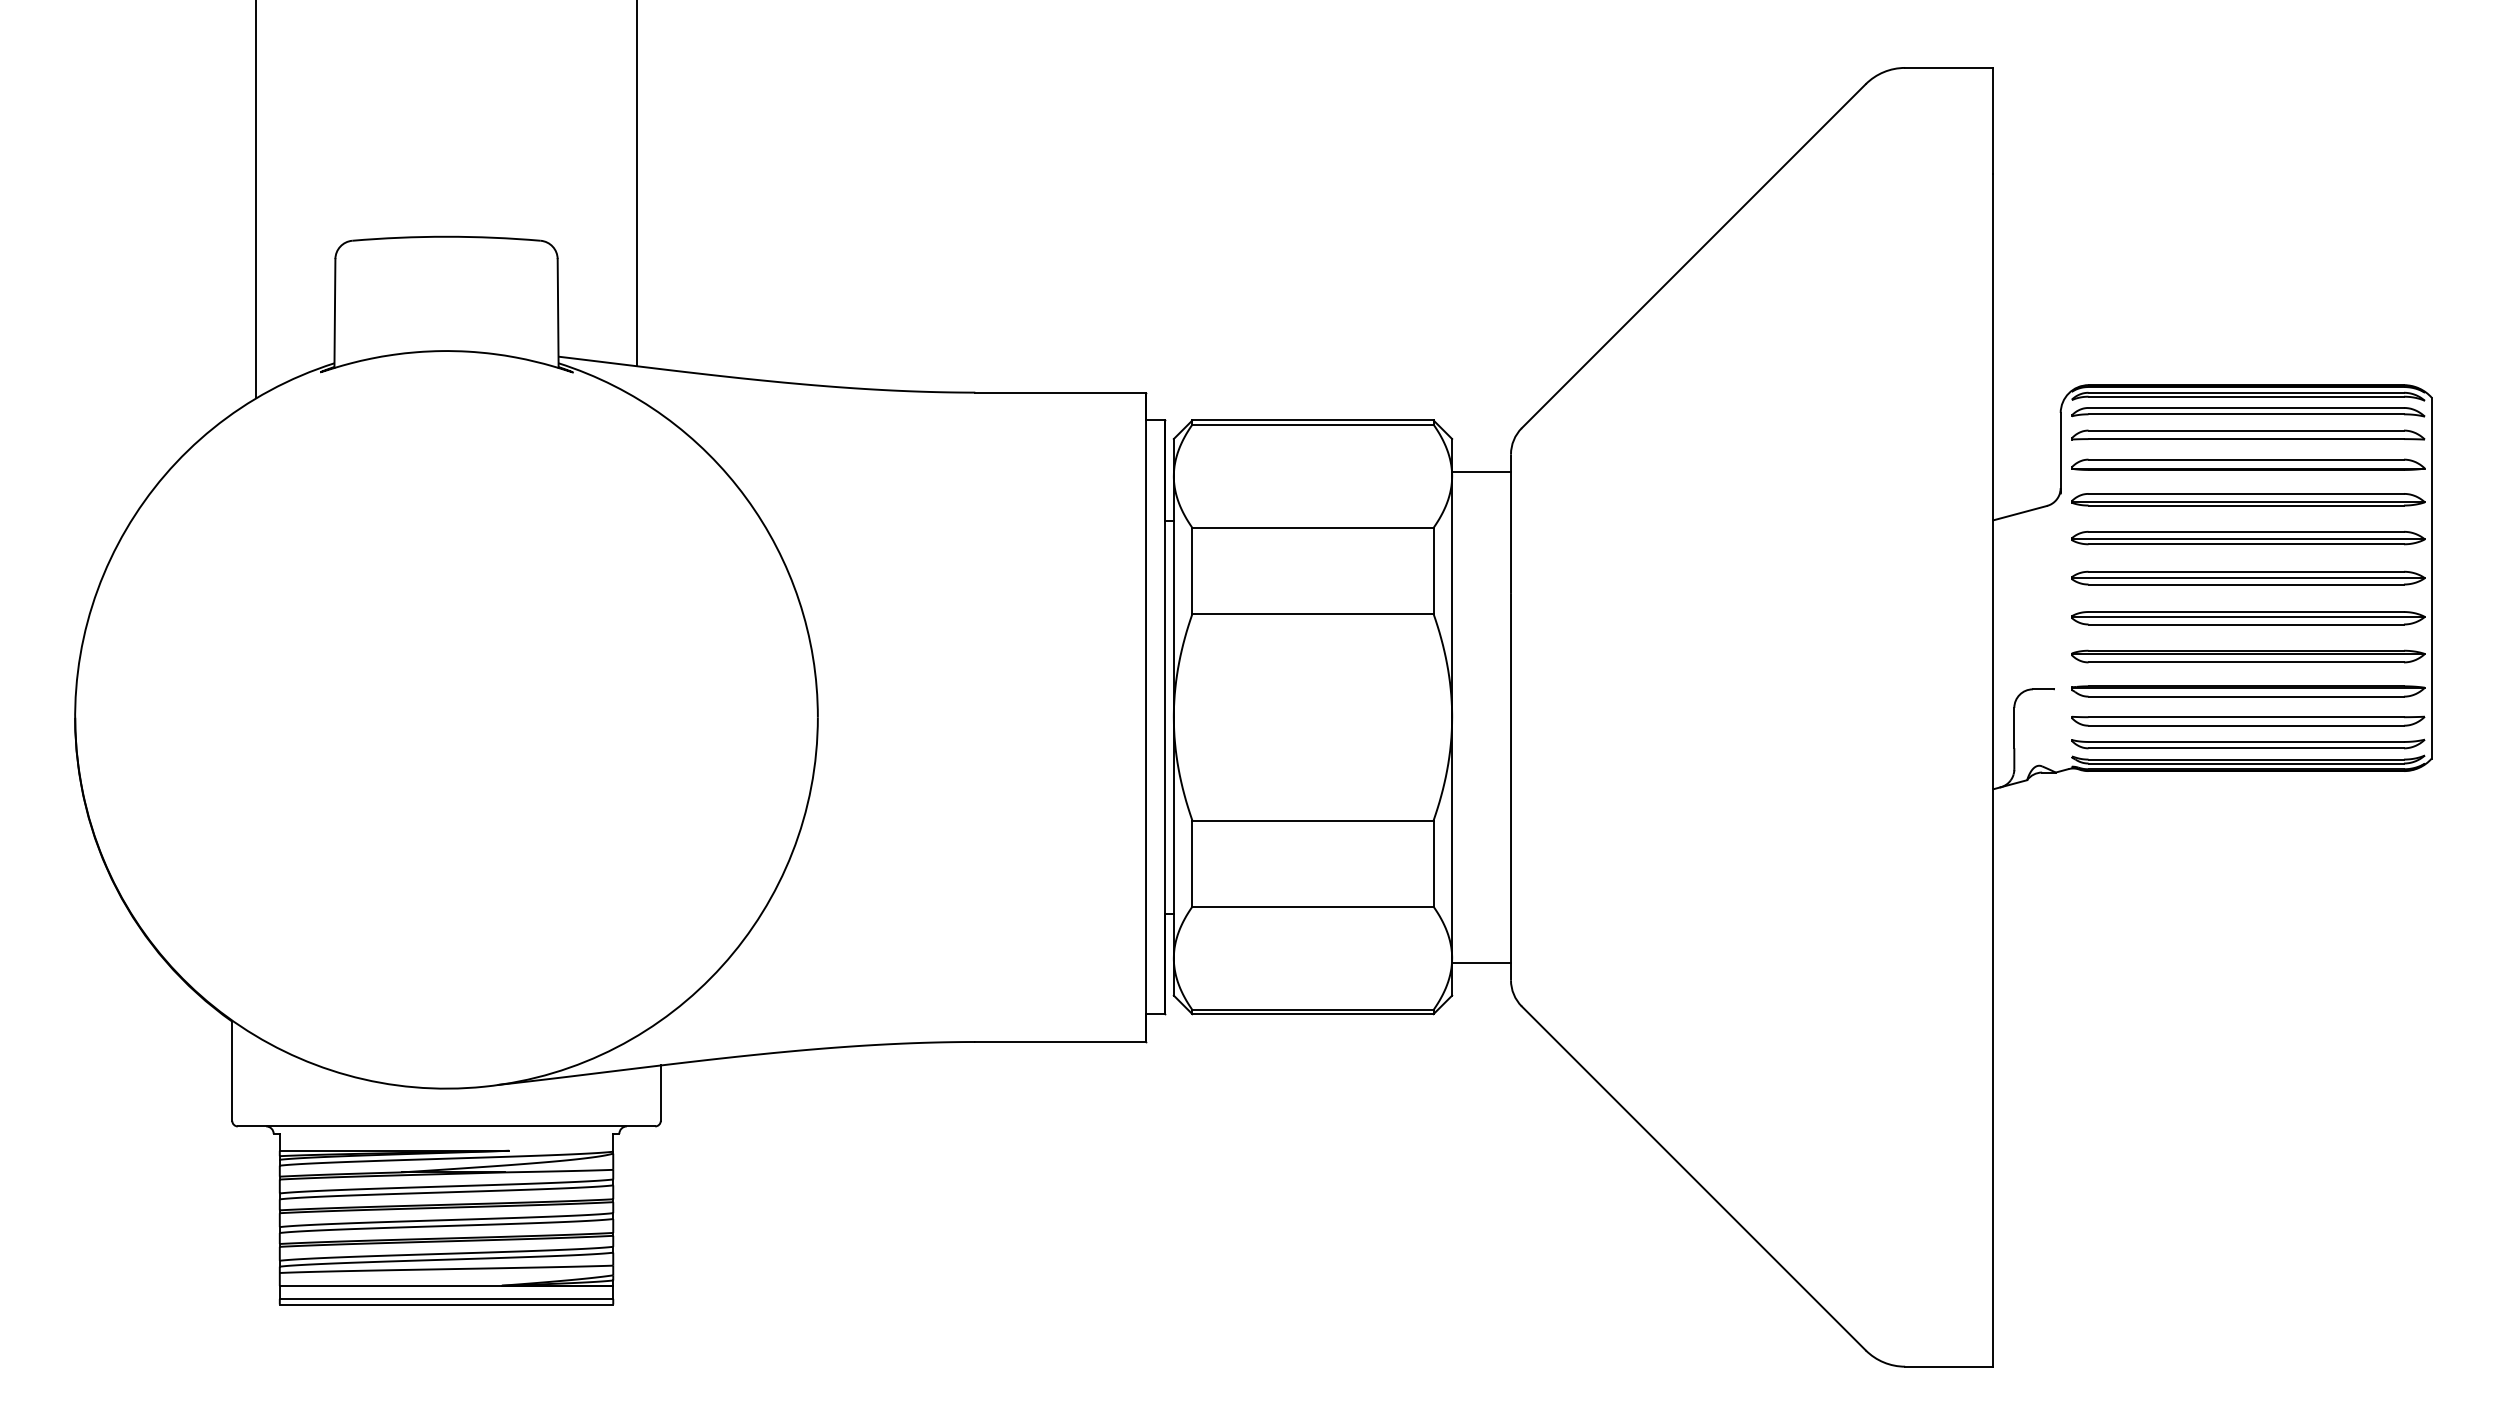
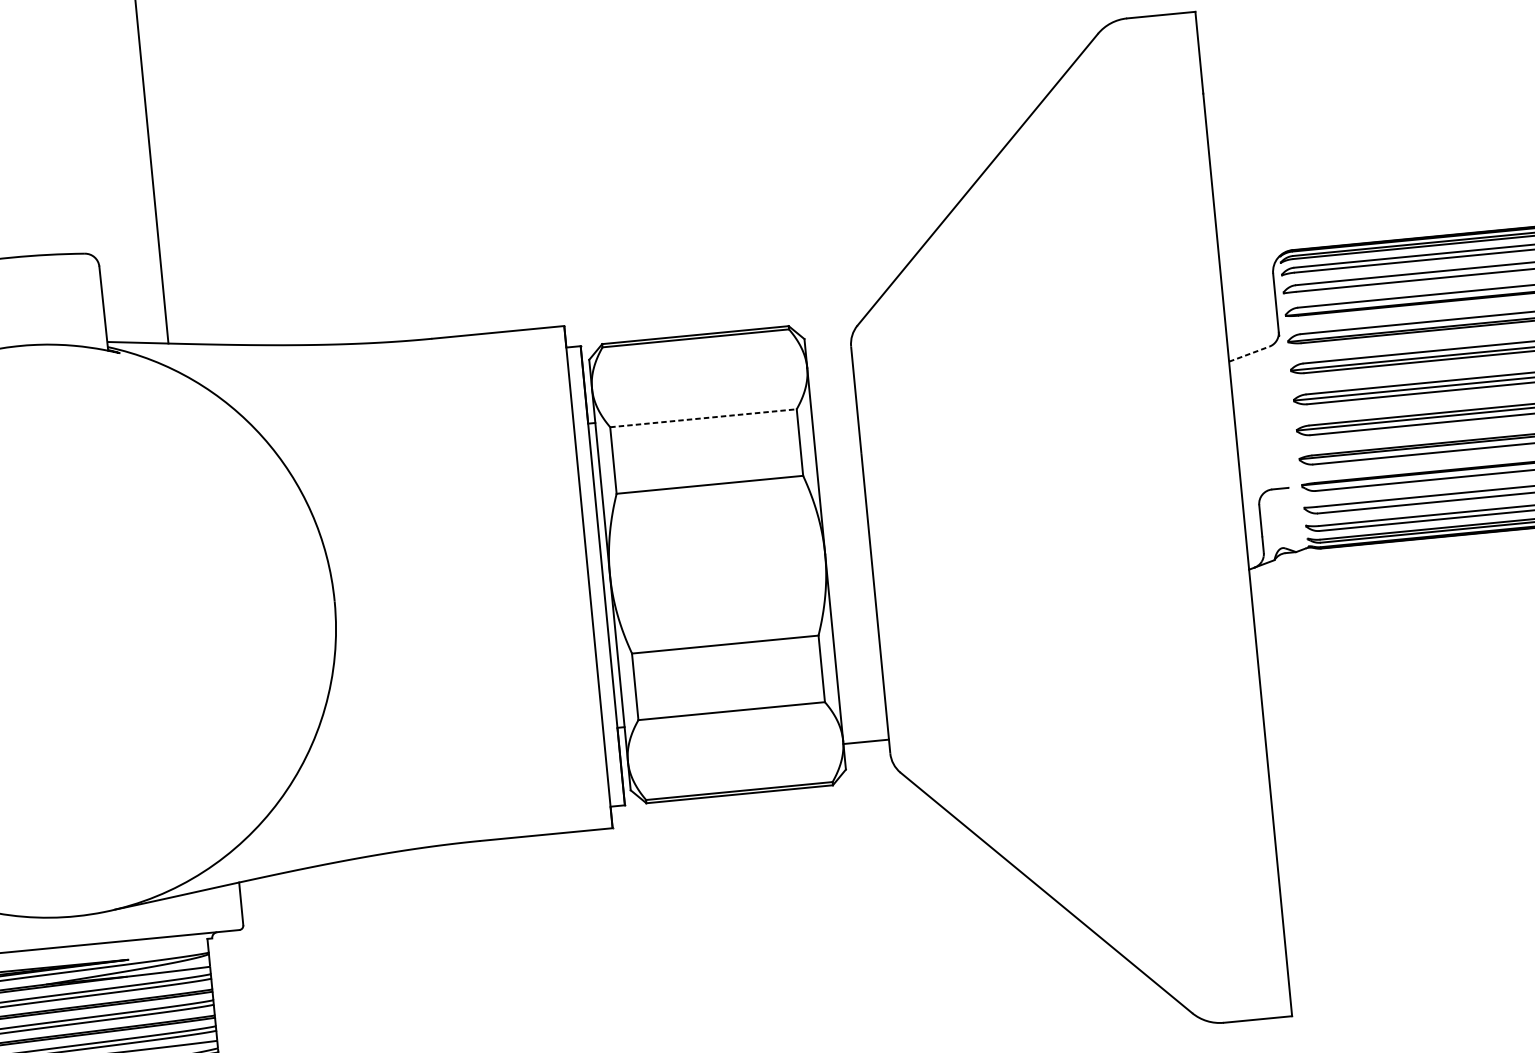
line: (1481, 472) -> (829, 362), removed
line: (2020, 513) -> (1249, 354), solid -> dashed
line: (1313, 527) -> (703, 417), solid -> dashed

